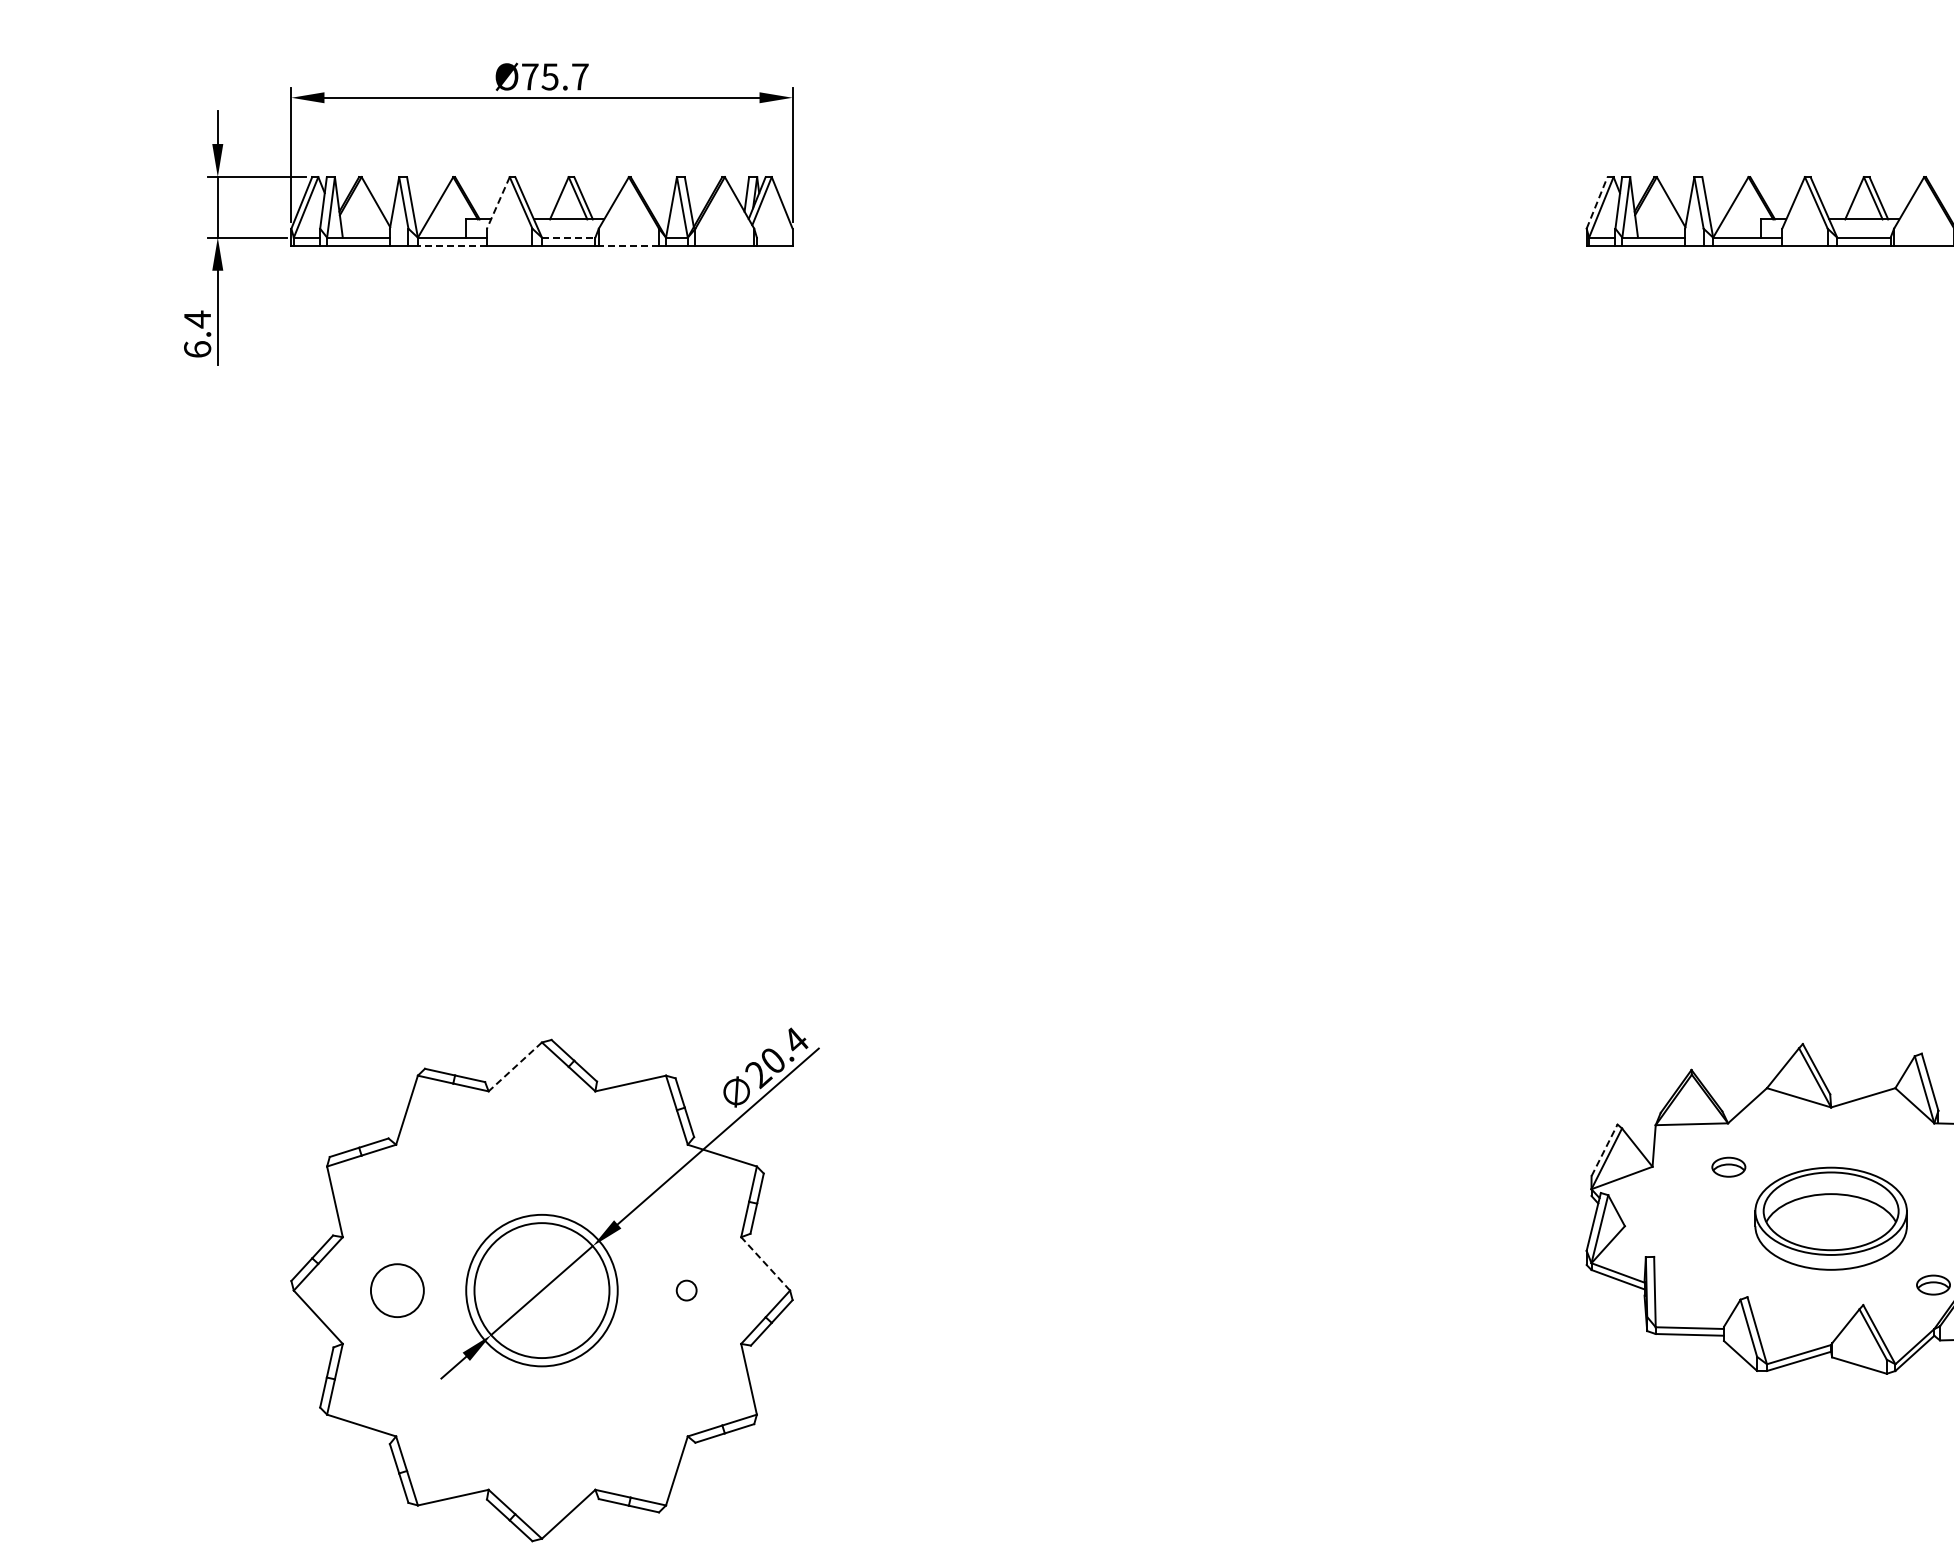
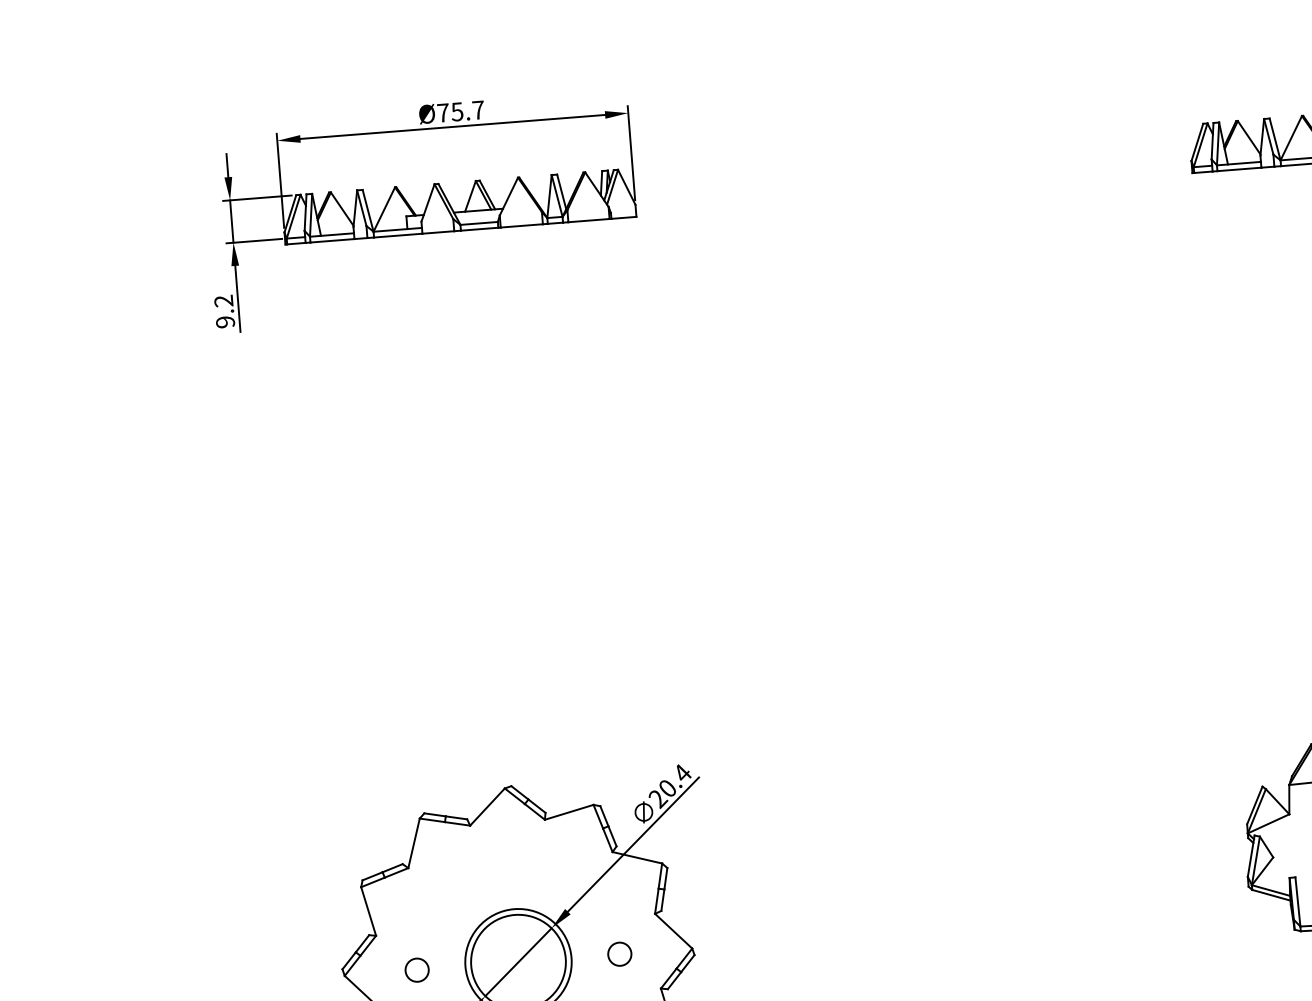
line: (1597, 202) -> (1197, 142), dashed -> solid
line: (498, 203) -> (428, 203), dashed -> solid
line: (568, 237) -> (479, 223), dashed -> solid
line: (452, 245) -> (398, 235), dashed -> solid
line: (628, 245) -> (521, 225), dashed -> solid
text: (197, 333) -> (224, 311), 6.4 -> 9.2
line: (514, 1067) -> (486, 807), dashed -> solid
line: (1604, 1150) -> (1254, 805), dashed -> solid
line: (765, 1263) -> (673, 930), dashed -> solid
circle: (396, 1290) -> (416, 970), size x0.62
circle: (686, 1290) -> (619, 954), size x1.67

